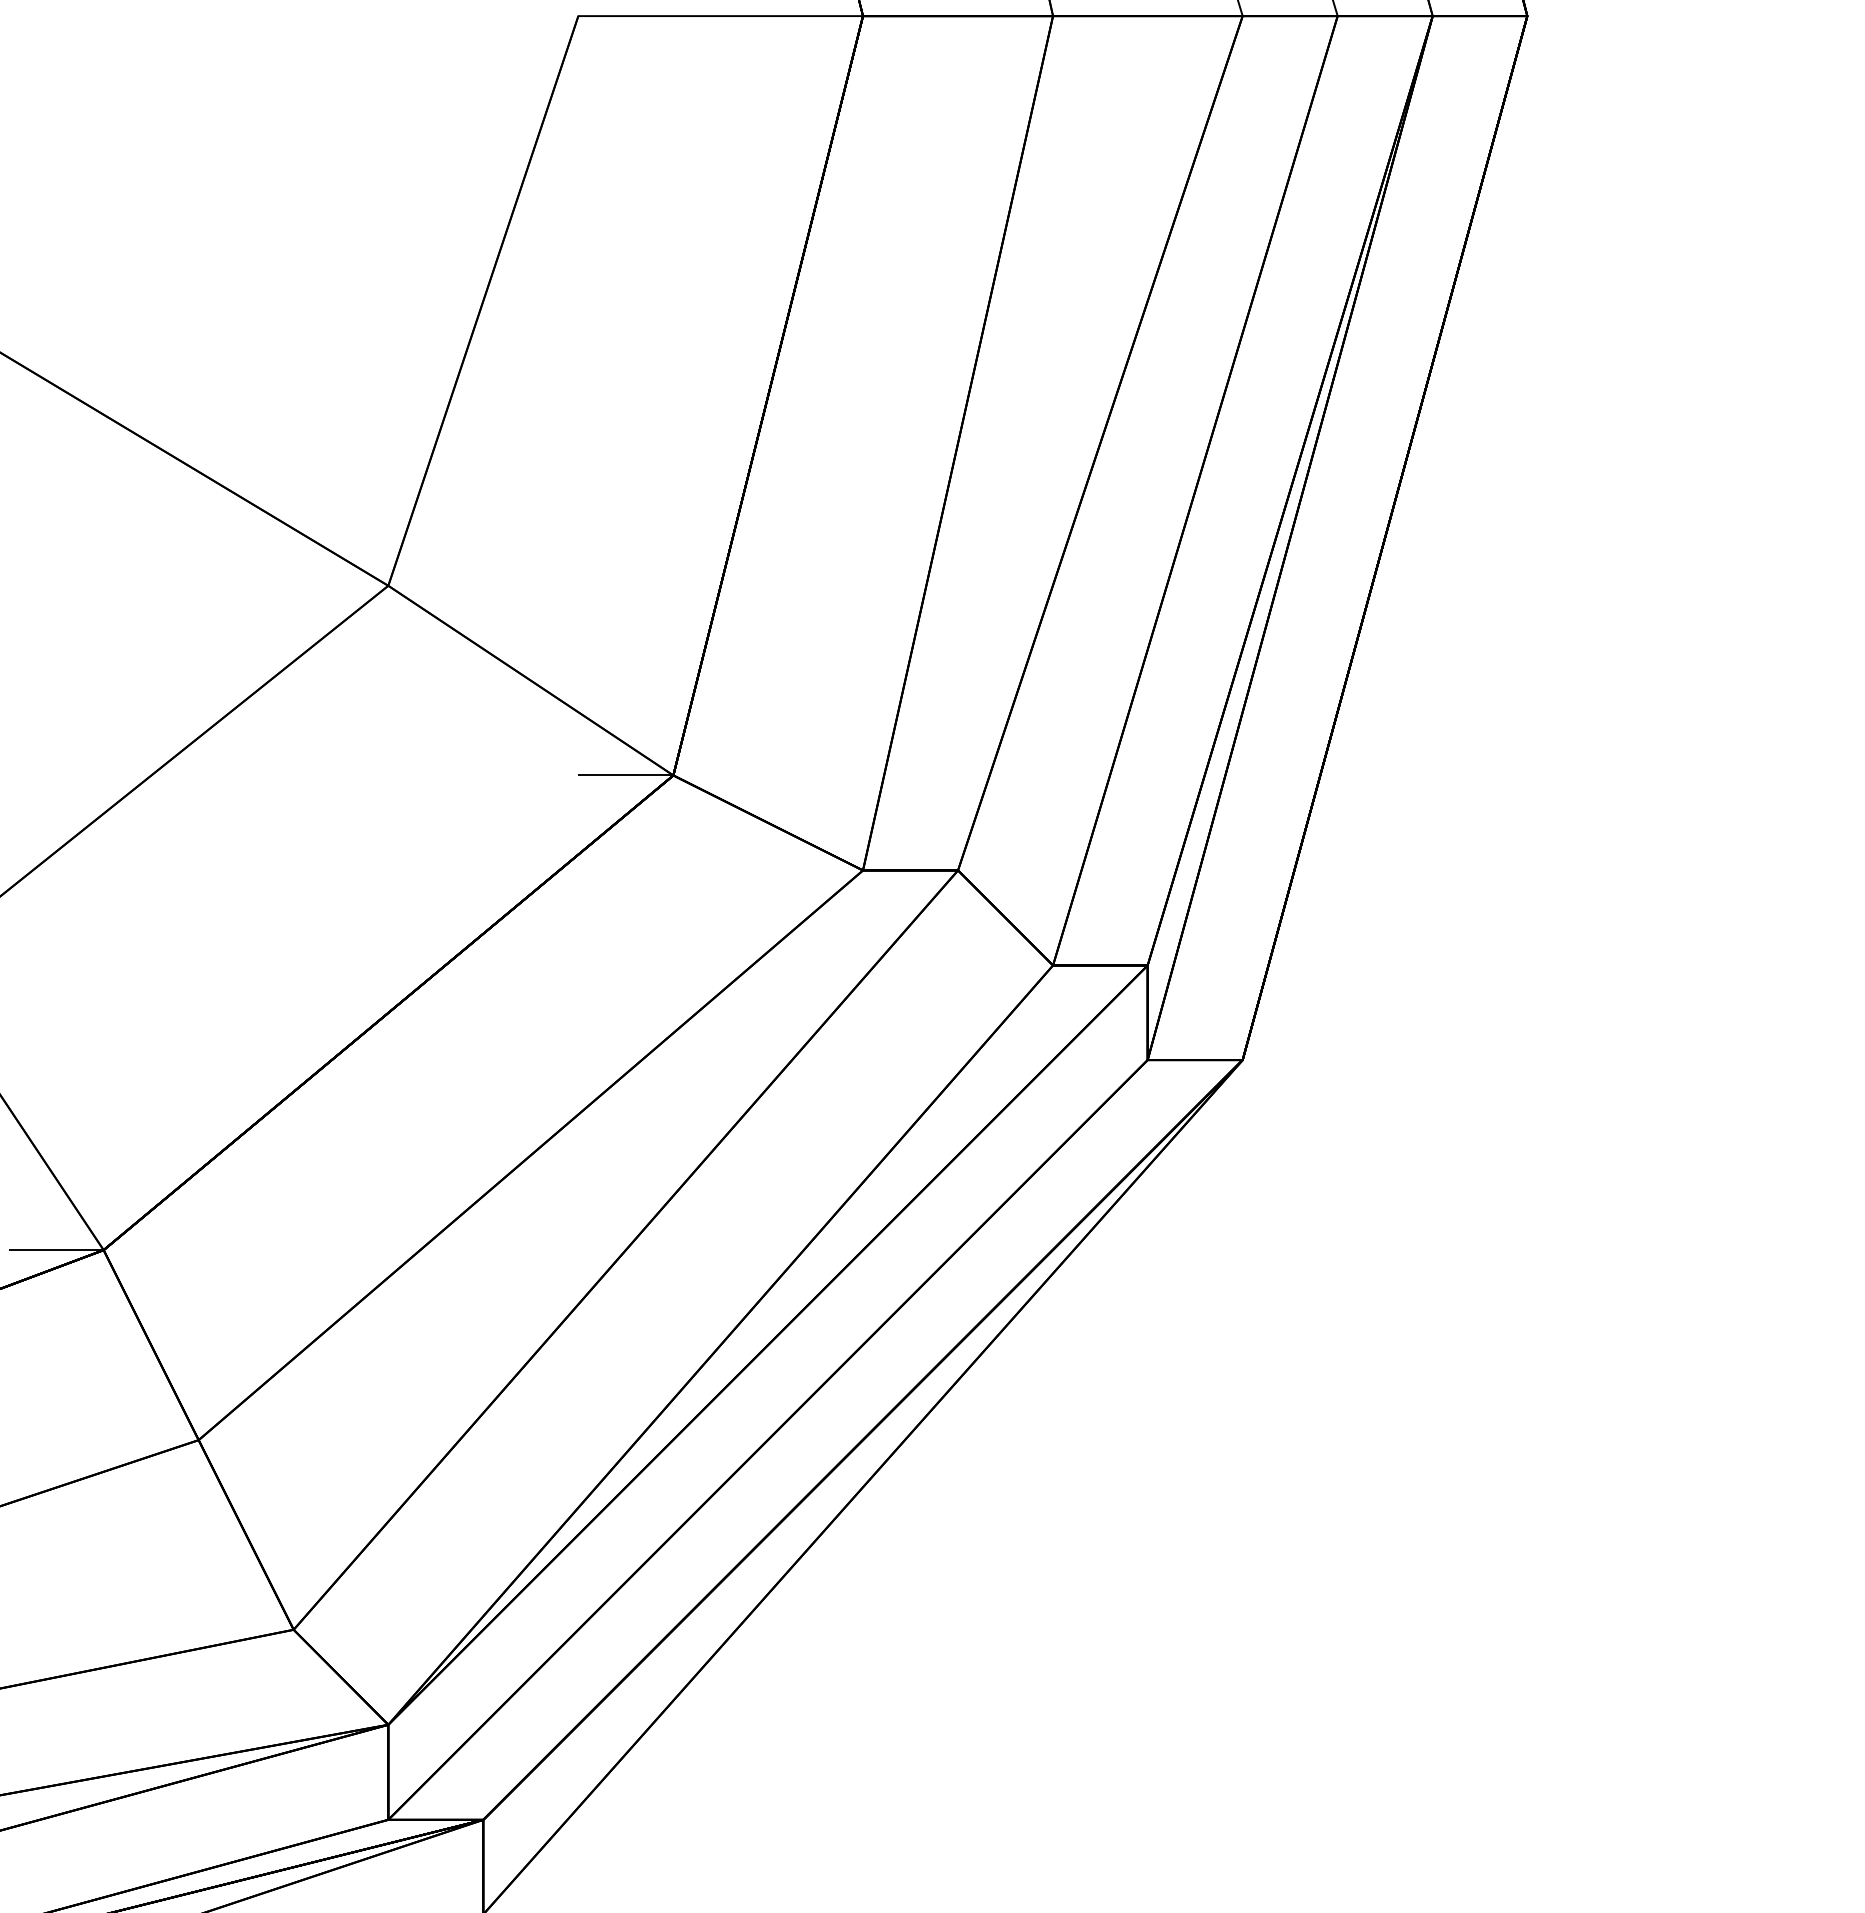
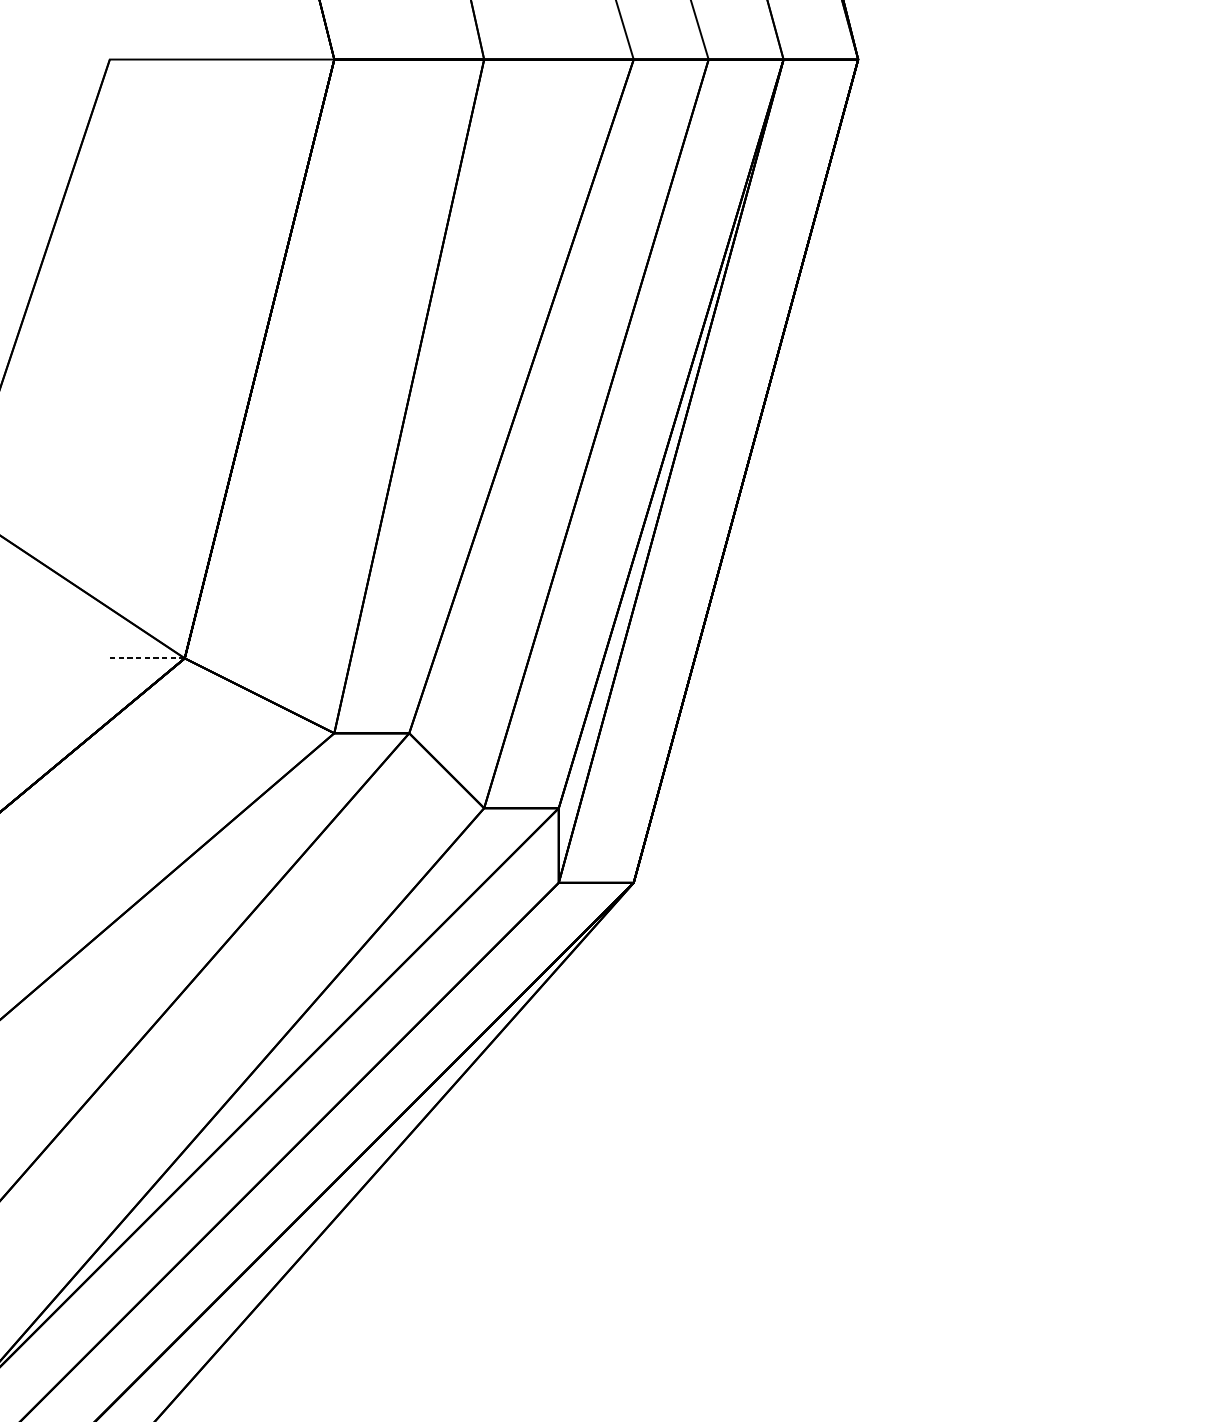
line: (625, 775) -> (147, 658), solid -> dashed

